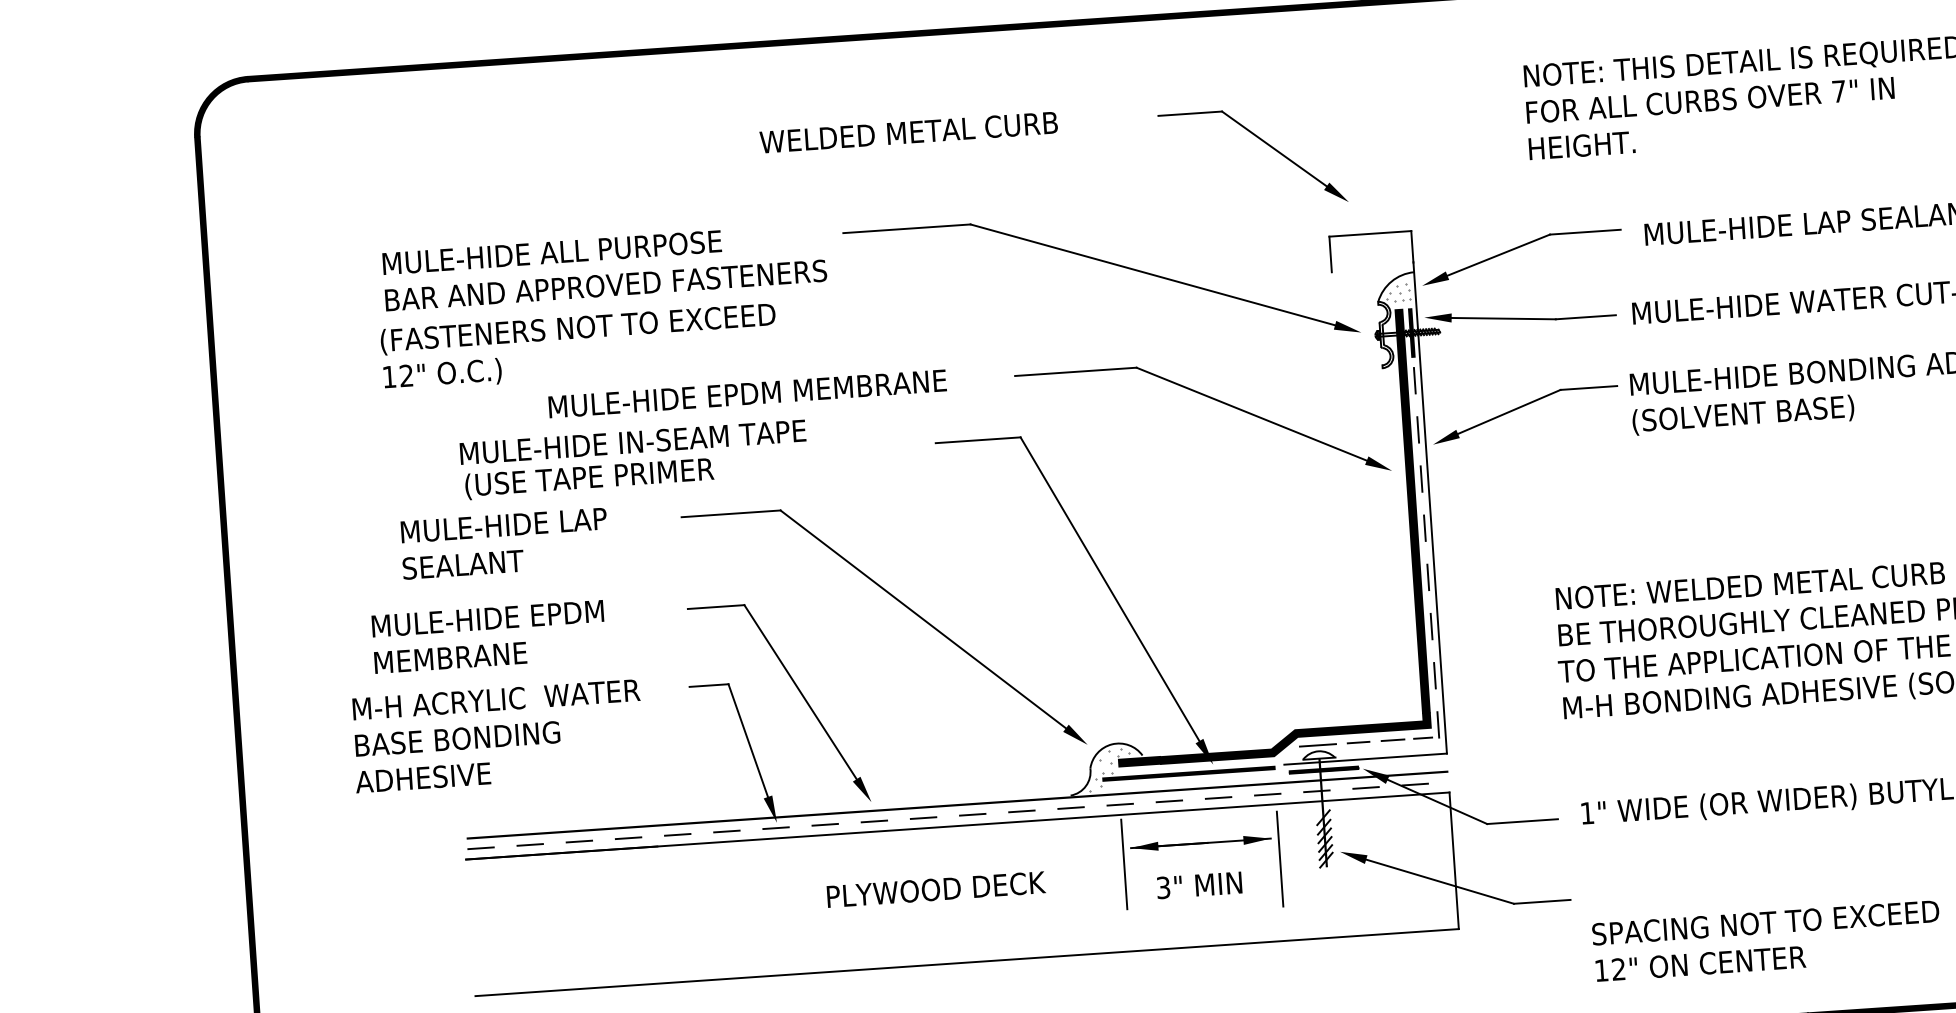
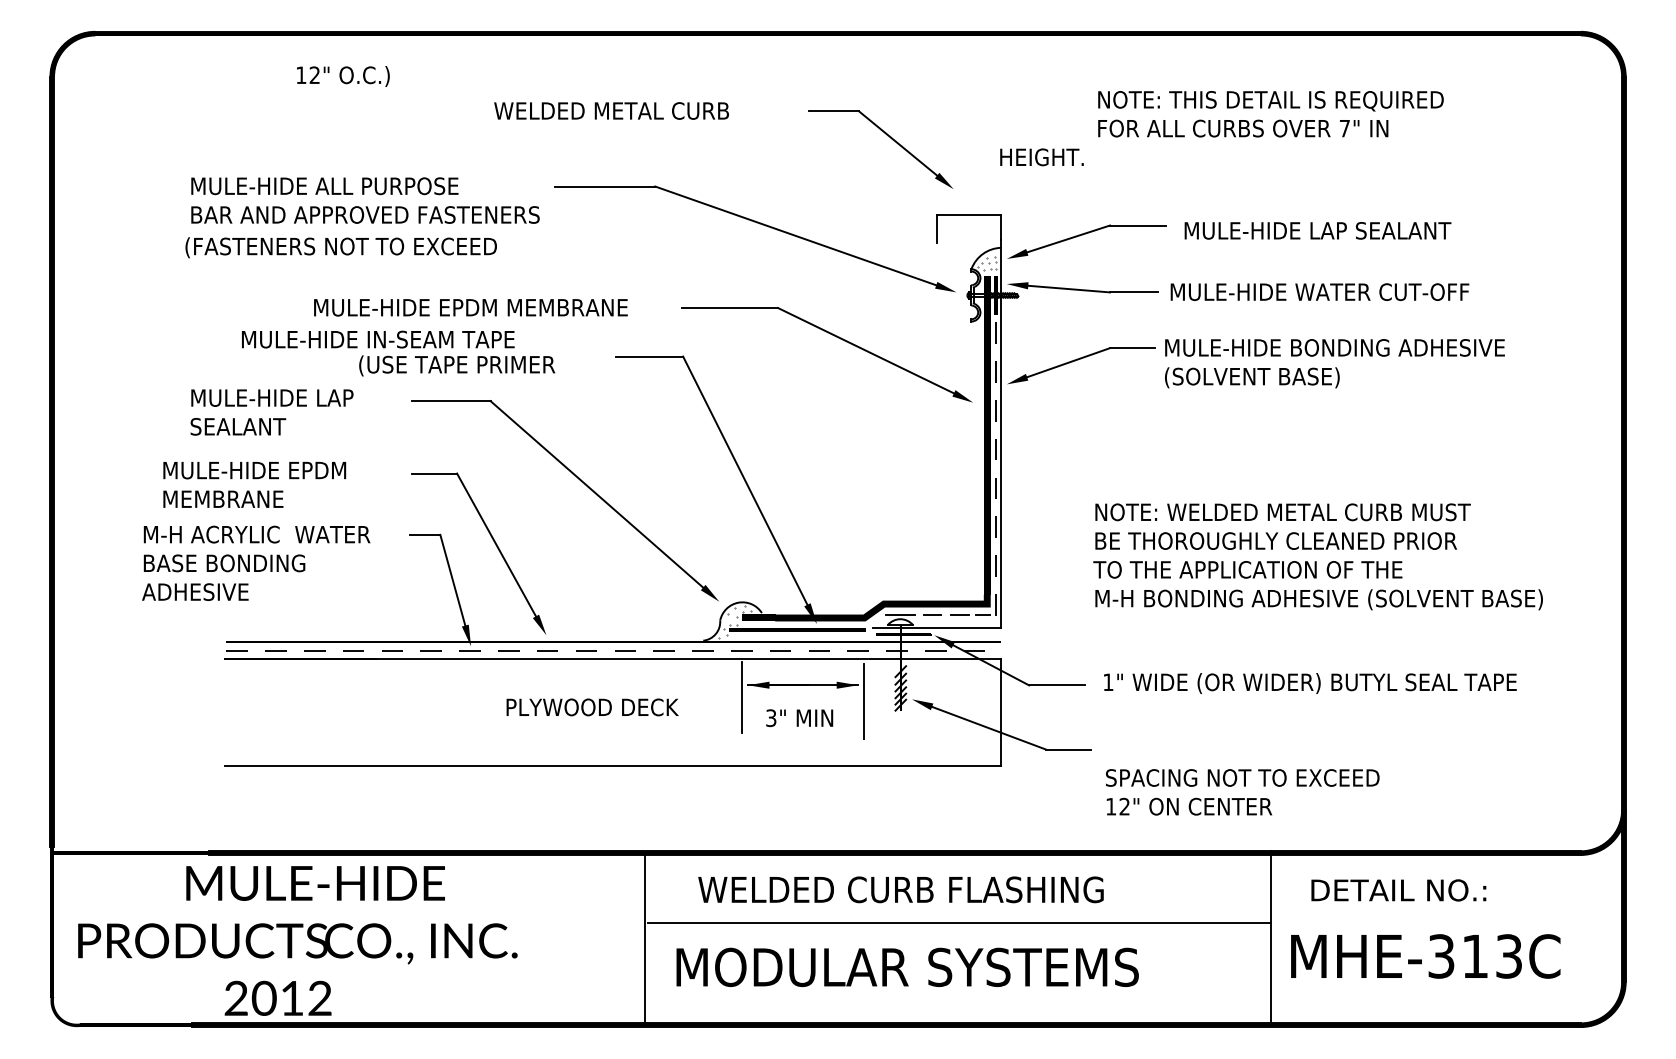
text: (1581, 145) -> (1041, 157), moved
text: (442, 374) -> (343, 76), moved
text: (589, 478) -> (457, 365), moved

